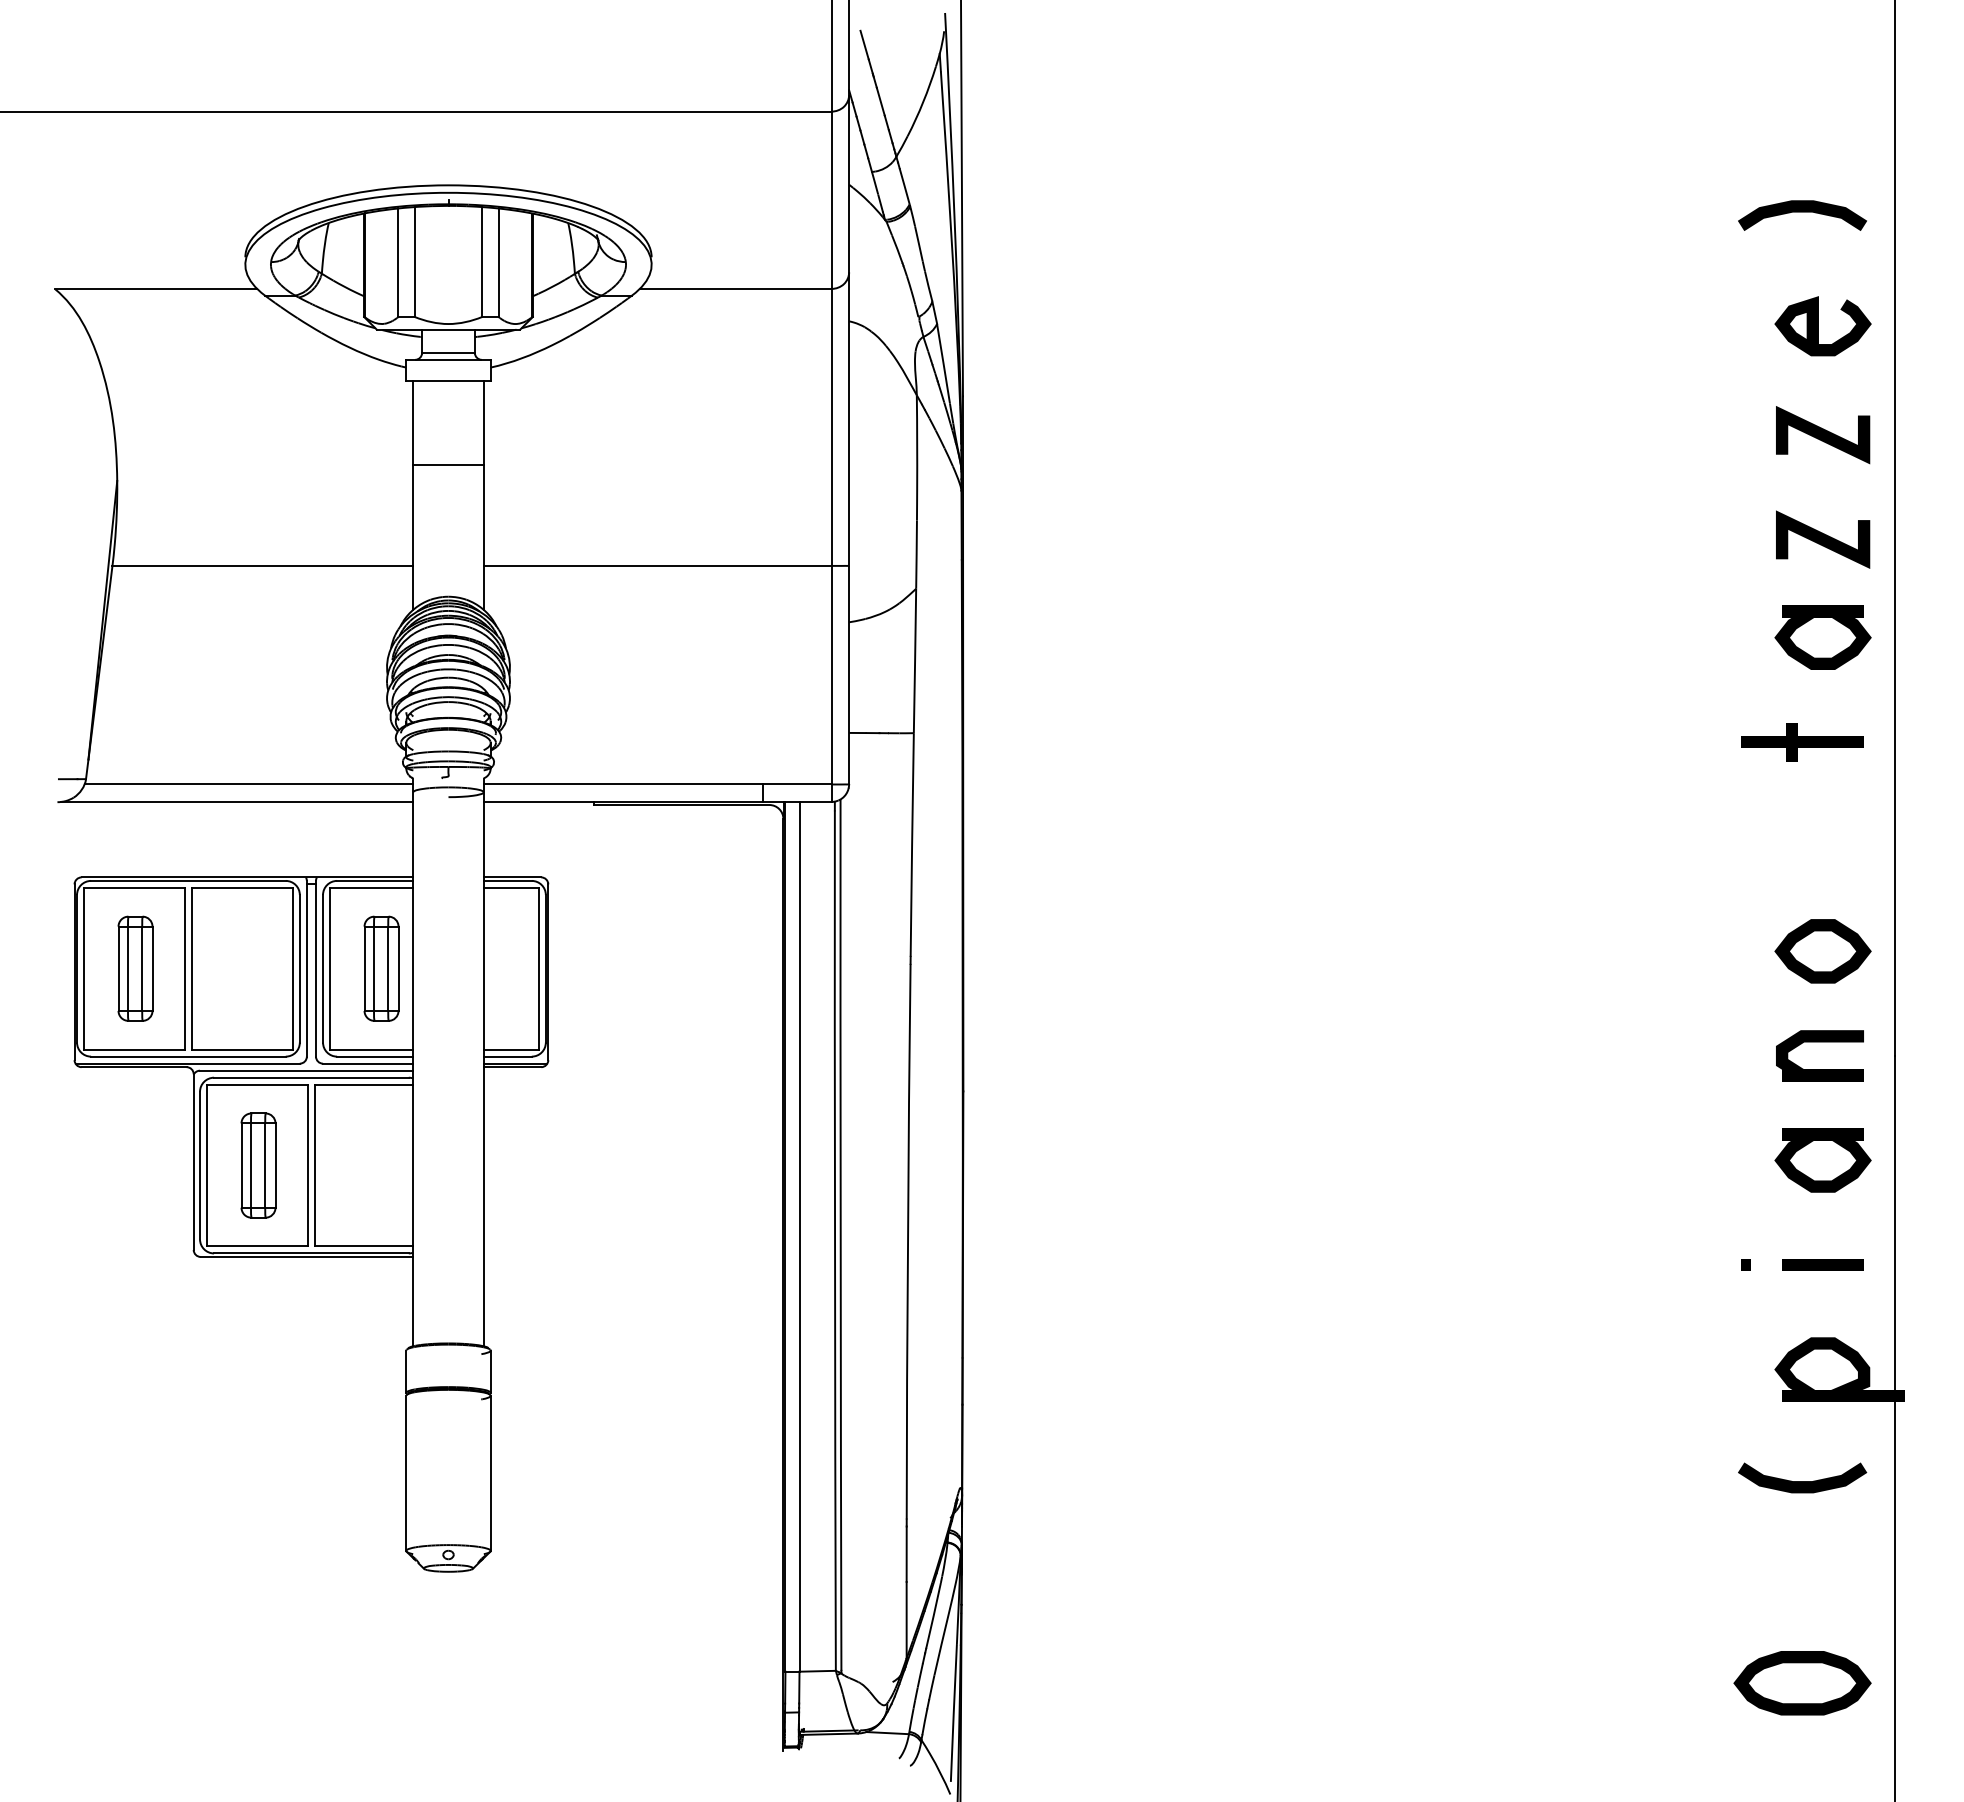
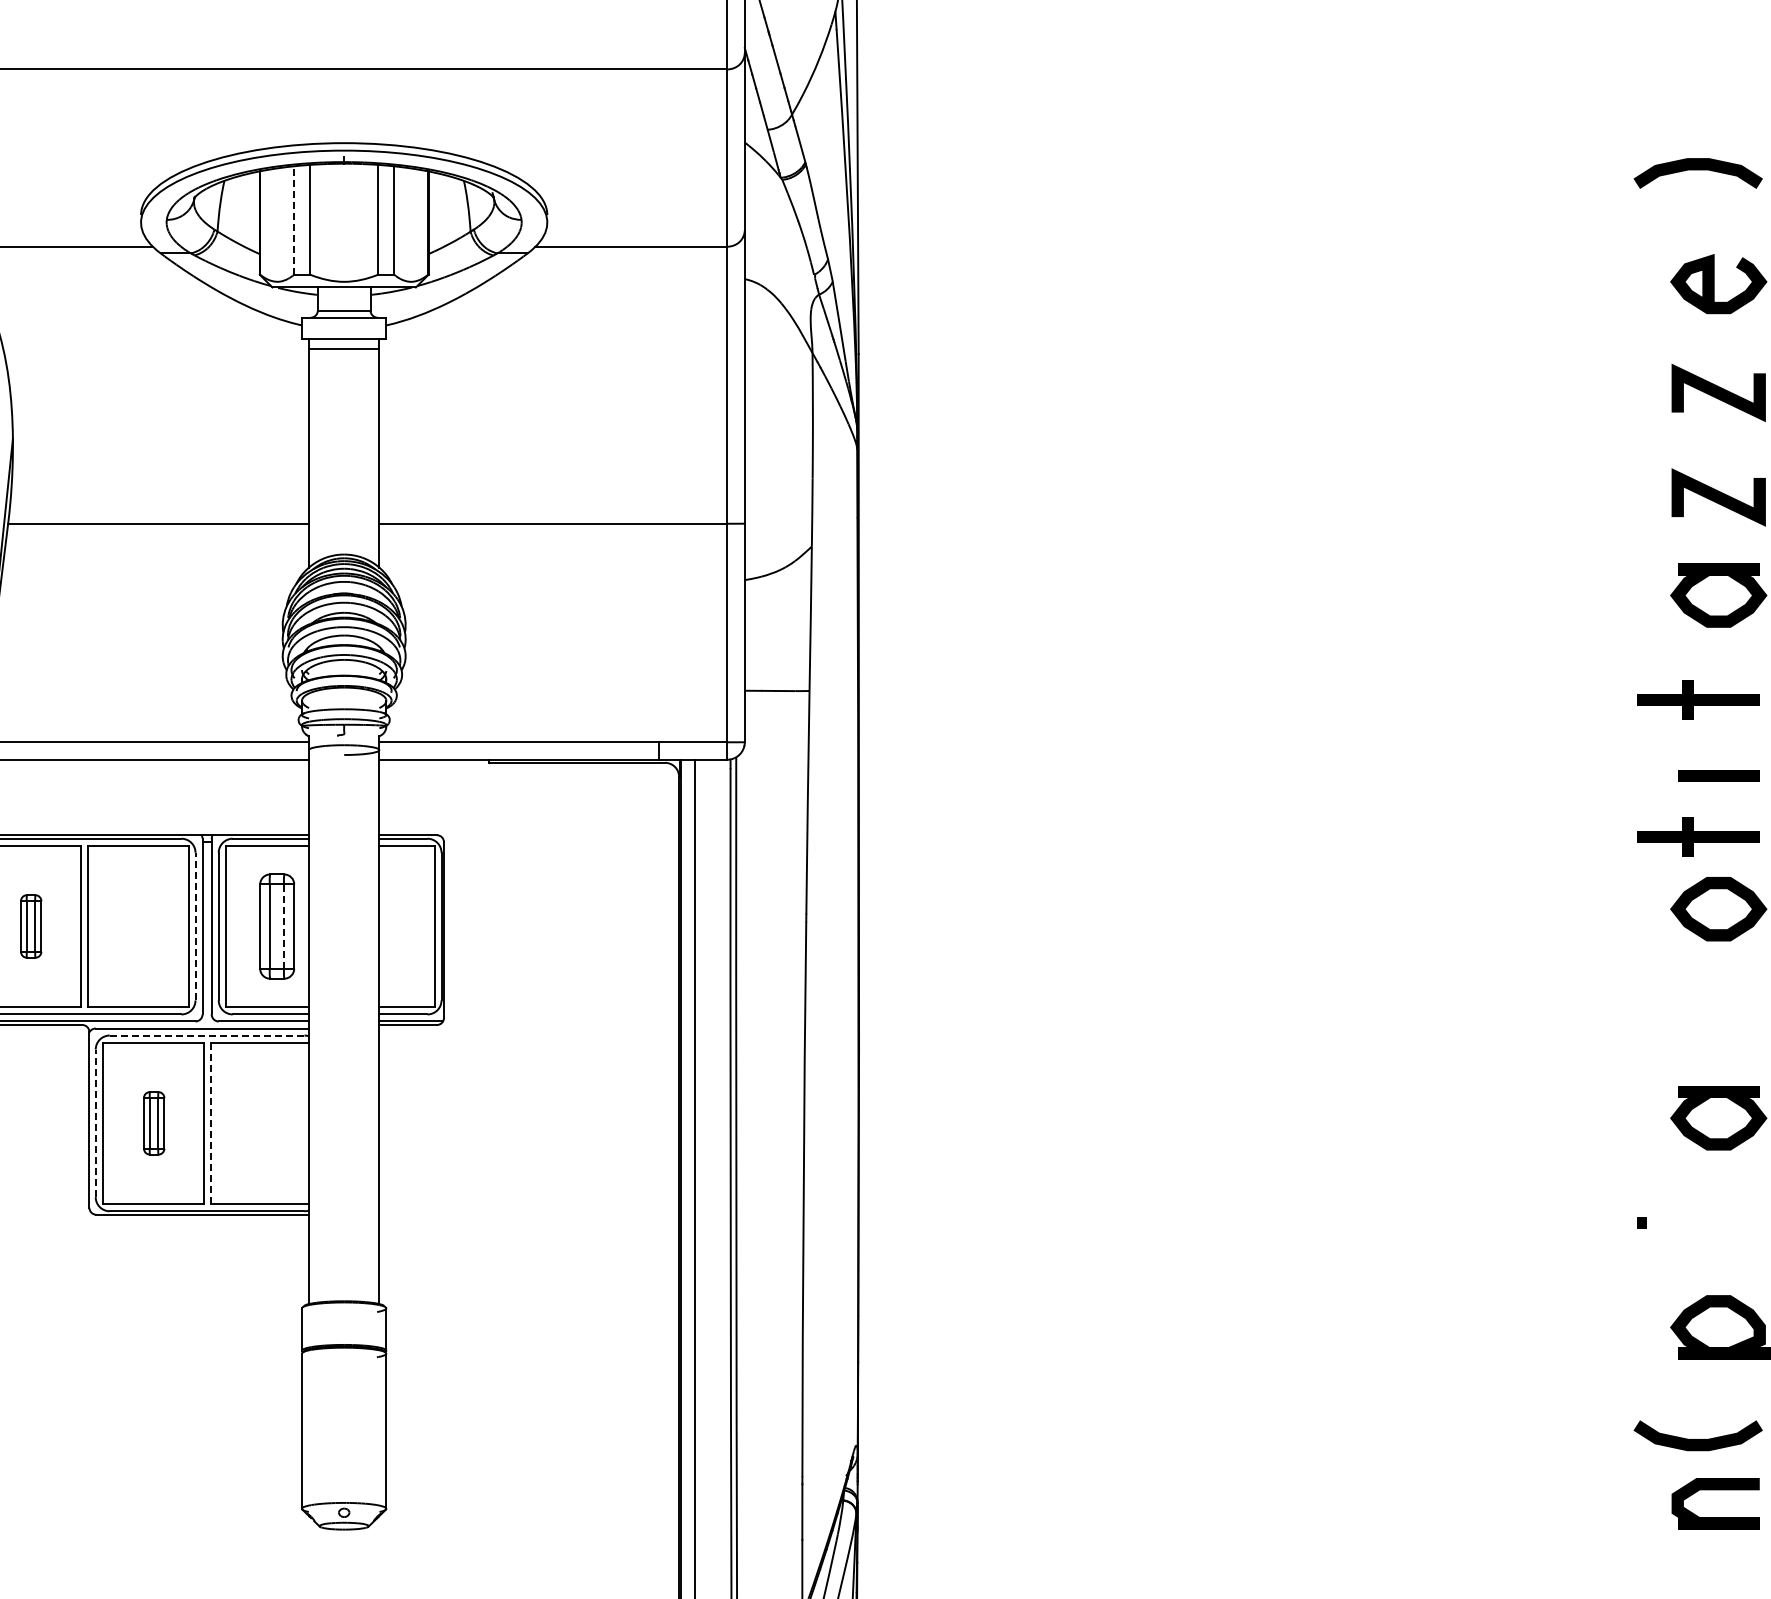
line: (398, 262) -> (294, 220), solid -> dashed
line: (448, 465) -> (344, 349), moved
part: (1802, 879) -> (1698, 837), added
part: (135, 968) -> (31, 926), size x0.6
line: (299, 968) -> (195, 926), solid -> dashed
line: (388, 968) -> (284, 926), solid -> dashed
part: (1819, 1042) -> (1715, 1490), moved
line: (311, 1077) -> (207, 1035), solid -> dashed
line: (200, 1165) -> (96, 1123), solid -> dashed
part: (258, 1165) -> (154, 1123), size x0.6
line: (314, 1165) -> (210, 1123), solid -> dashed
line: (1822, 1264) -> (1718, 775), moved

